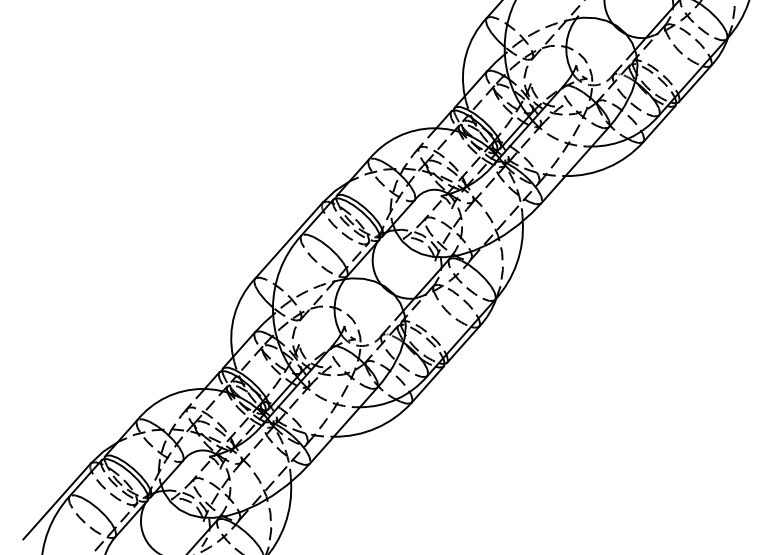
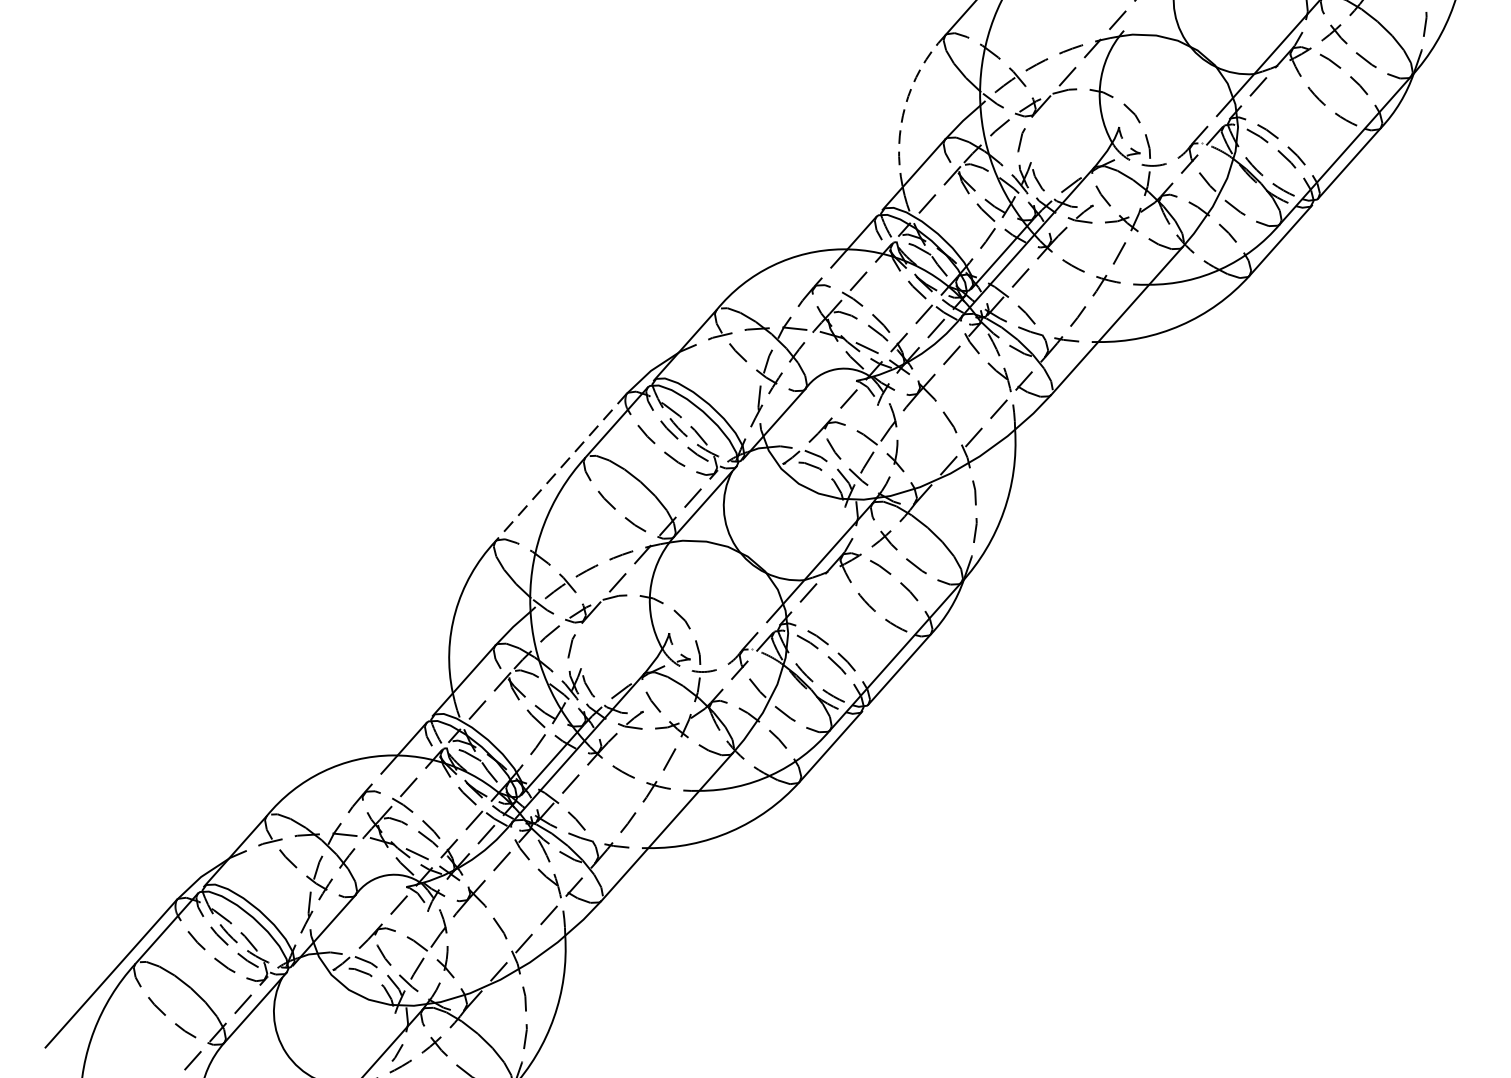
arc: (466, 54) -> (905, 106), solid -> dashed
line: (288, 240) -> (560, 467), solid -> dashed

